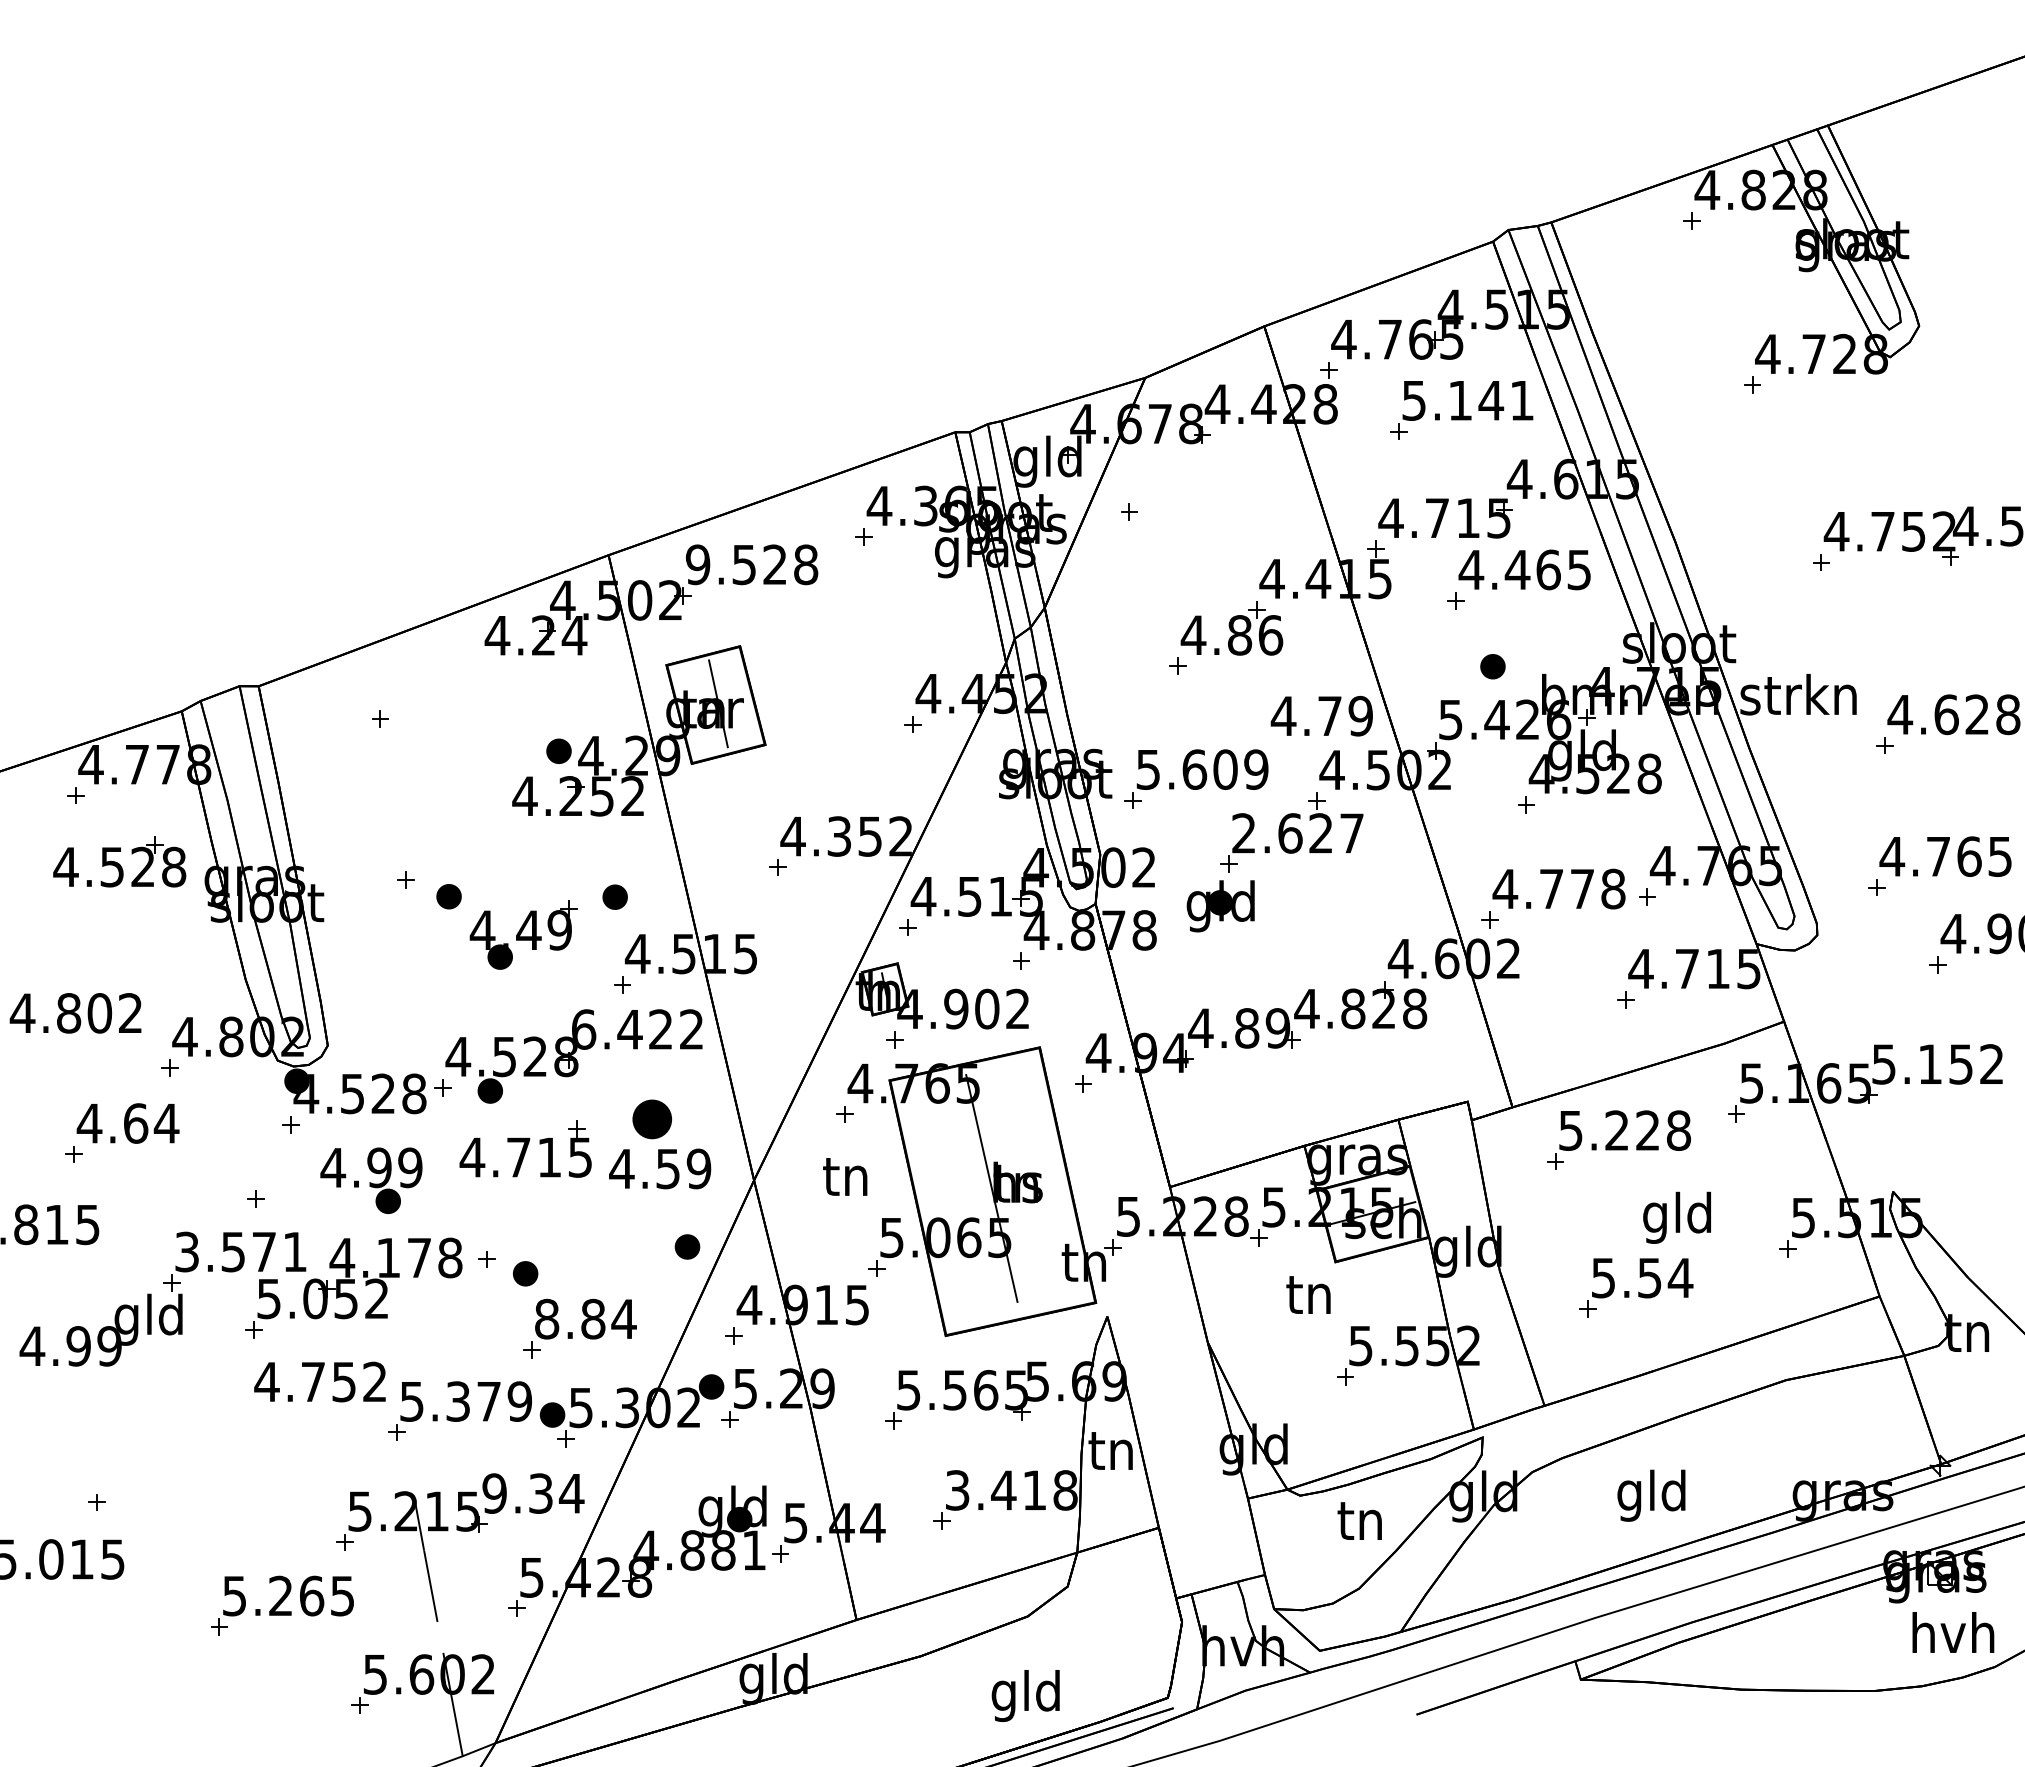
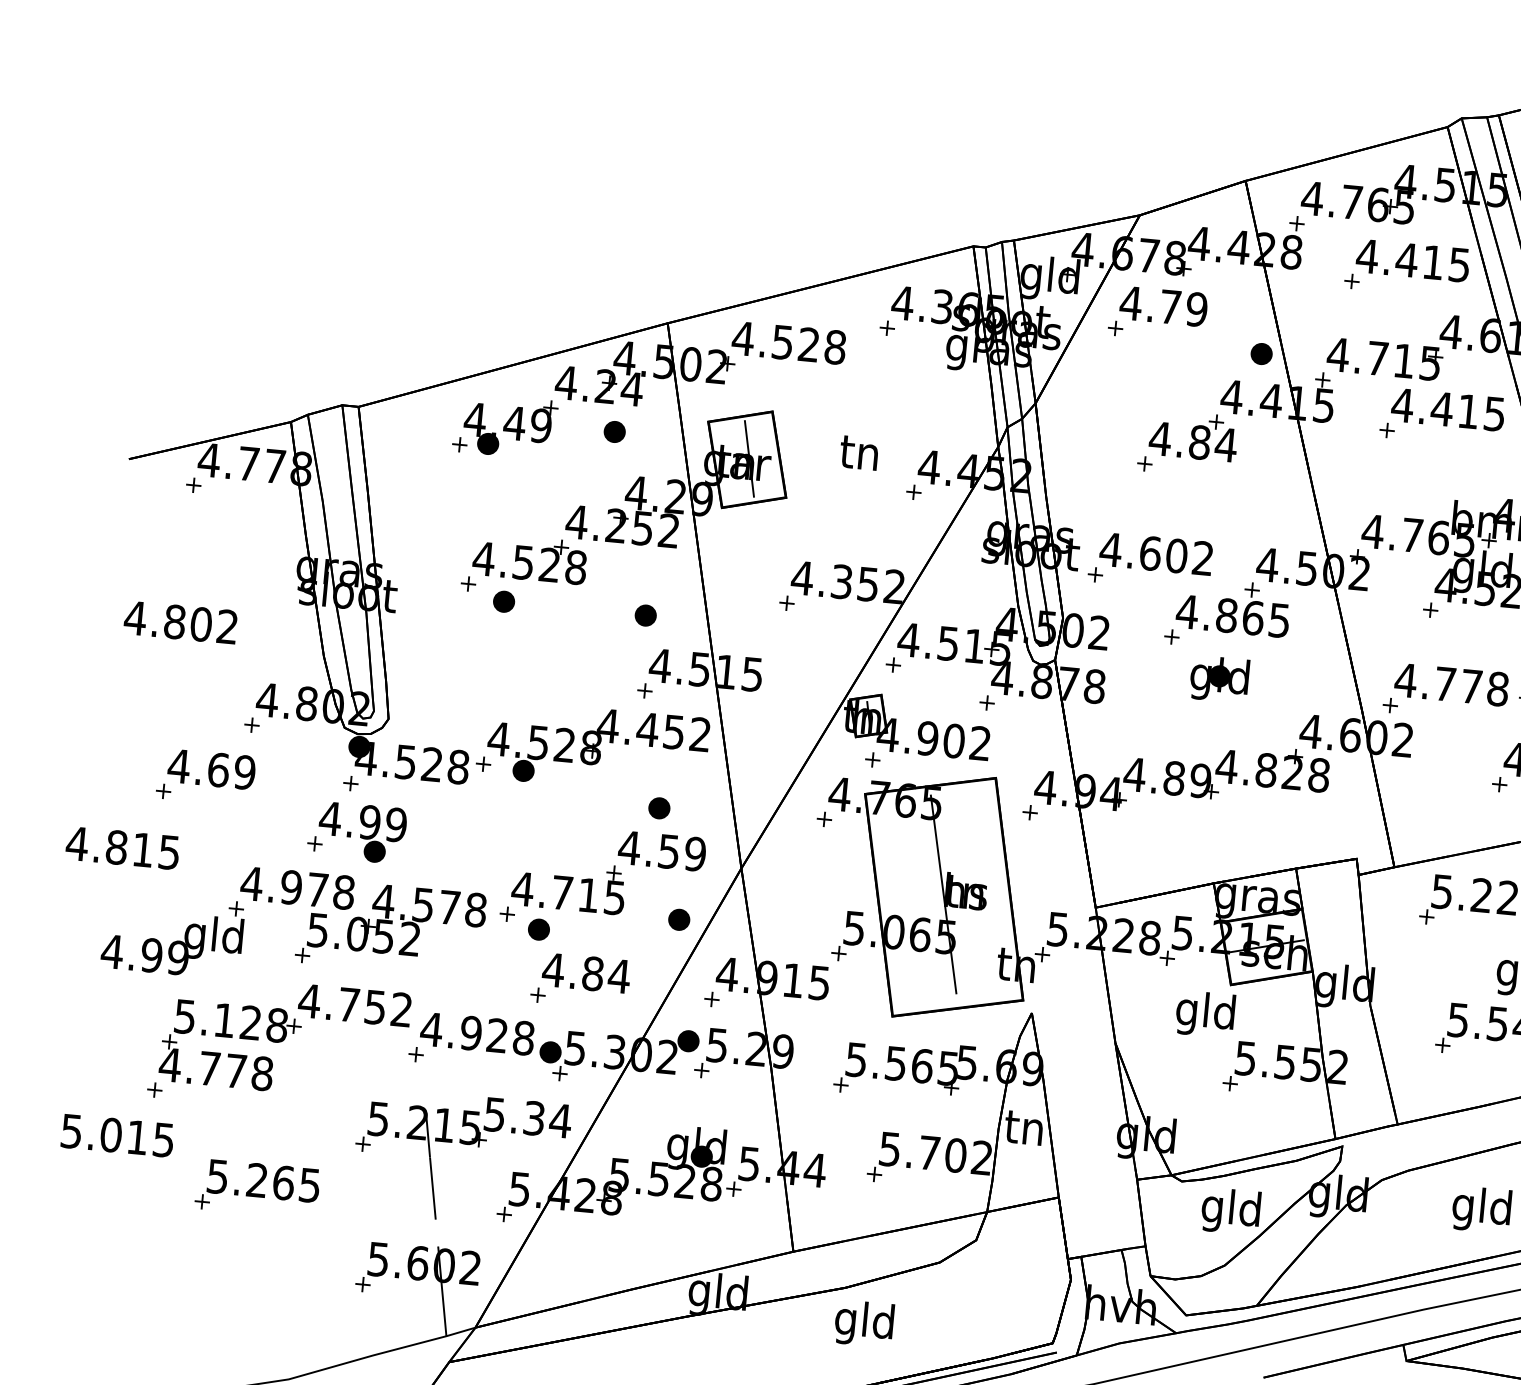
text: (1467, 400) -> (1413, 260), 5.141 -> 4.415
text: (697, 564) -> (742, 338), 9.528 -> 4.528
text: (1548, 569) -> (1468, 411), 4.465 -> 4.415
text: (1270, 635) -> (1225, 445), 4.86 -> 4.84
part: (1492, 666) -> (1261, 353), moved
text: (1321, 715) -> (1163, 305), moved
text: (1504, 719) -> (1418, 535), 5.426 -> 4.765
part: (558, 750) -> (614, 431), moved
text: (1201, 769) -> (1156, 553), 5.609 -> 4.602
text: (1297, 833) -> (1233, 616), 2.627 -> 4.865
part: (119, 861) -> (530, 558), moved
part: (1220, 906) -> (1219, 679), moved
part: (523, 934) -> (509, 426), moved
text: (75, 1013) -> (180, 622), moved
text: (621, 1029) -> (640, 728), 6.422 -> 4.452
part: (651, 1119) -> (658, 808), size x0.62
text: (166, 1123) -> (244, 772), 4.64 -> 4.69
part: (525, 1148) -> (568, 885), moved
text: (845, 1176) -> (859, 452), moved
part: (371, 1180) -> (362, 832), moved
text: (240, 1251) -> (297, 887), 3.571 -> 4.978
text: (388, 1258) -> (423, 905), 4.178 -> 4.578
text: (1308, 1299) -> (1204, 1014), tn -> gld
text: (546, 1318) -> (553, 969), 8.84 -> 4.84
text: (465, 1401) -> (477, 1033), 5.379 -> 4.928
part: (179, 1433) -> (230, 1038), added
text: (1011, 1490) -> (936, 1153), 3.418 -> 5.702
text: (494, 1493) -> (494, 1114), 9.34 -> 5.34
text: (1360, 1525) -> (1230, 1211), tn -> gld
text: (699, 1550) -> (665, 1179), 4.881 -> 5.528
part: (282, 1605) -> (257, 1188), moved
text: (1025, 1695) -> (864, 1323), moved

